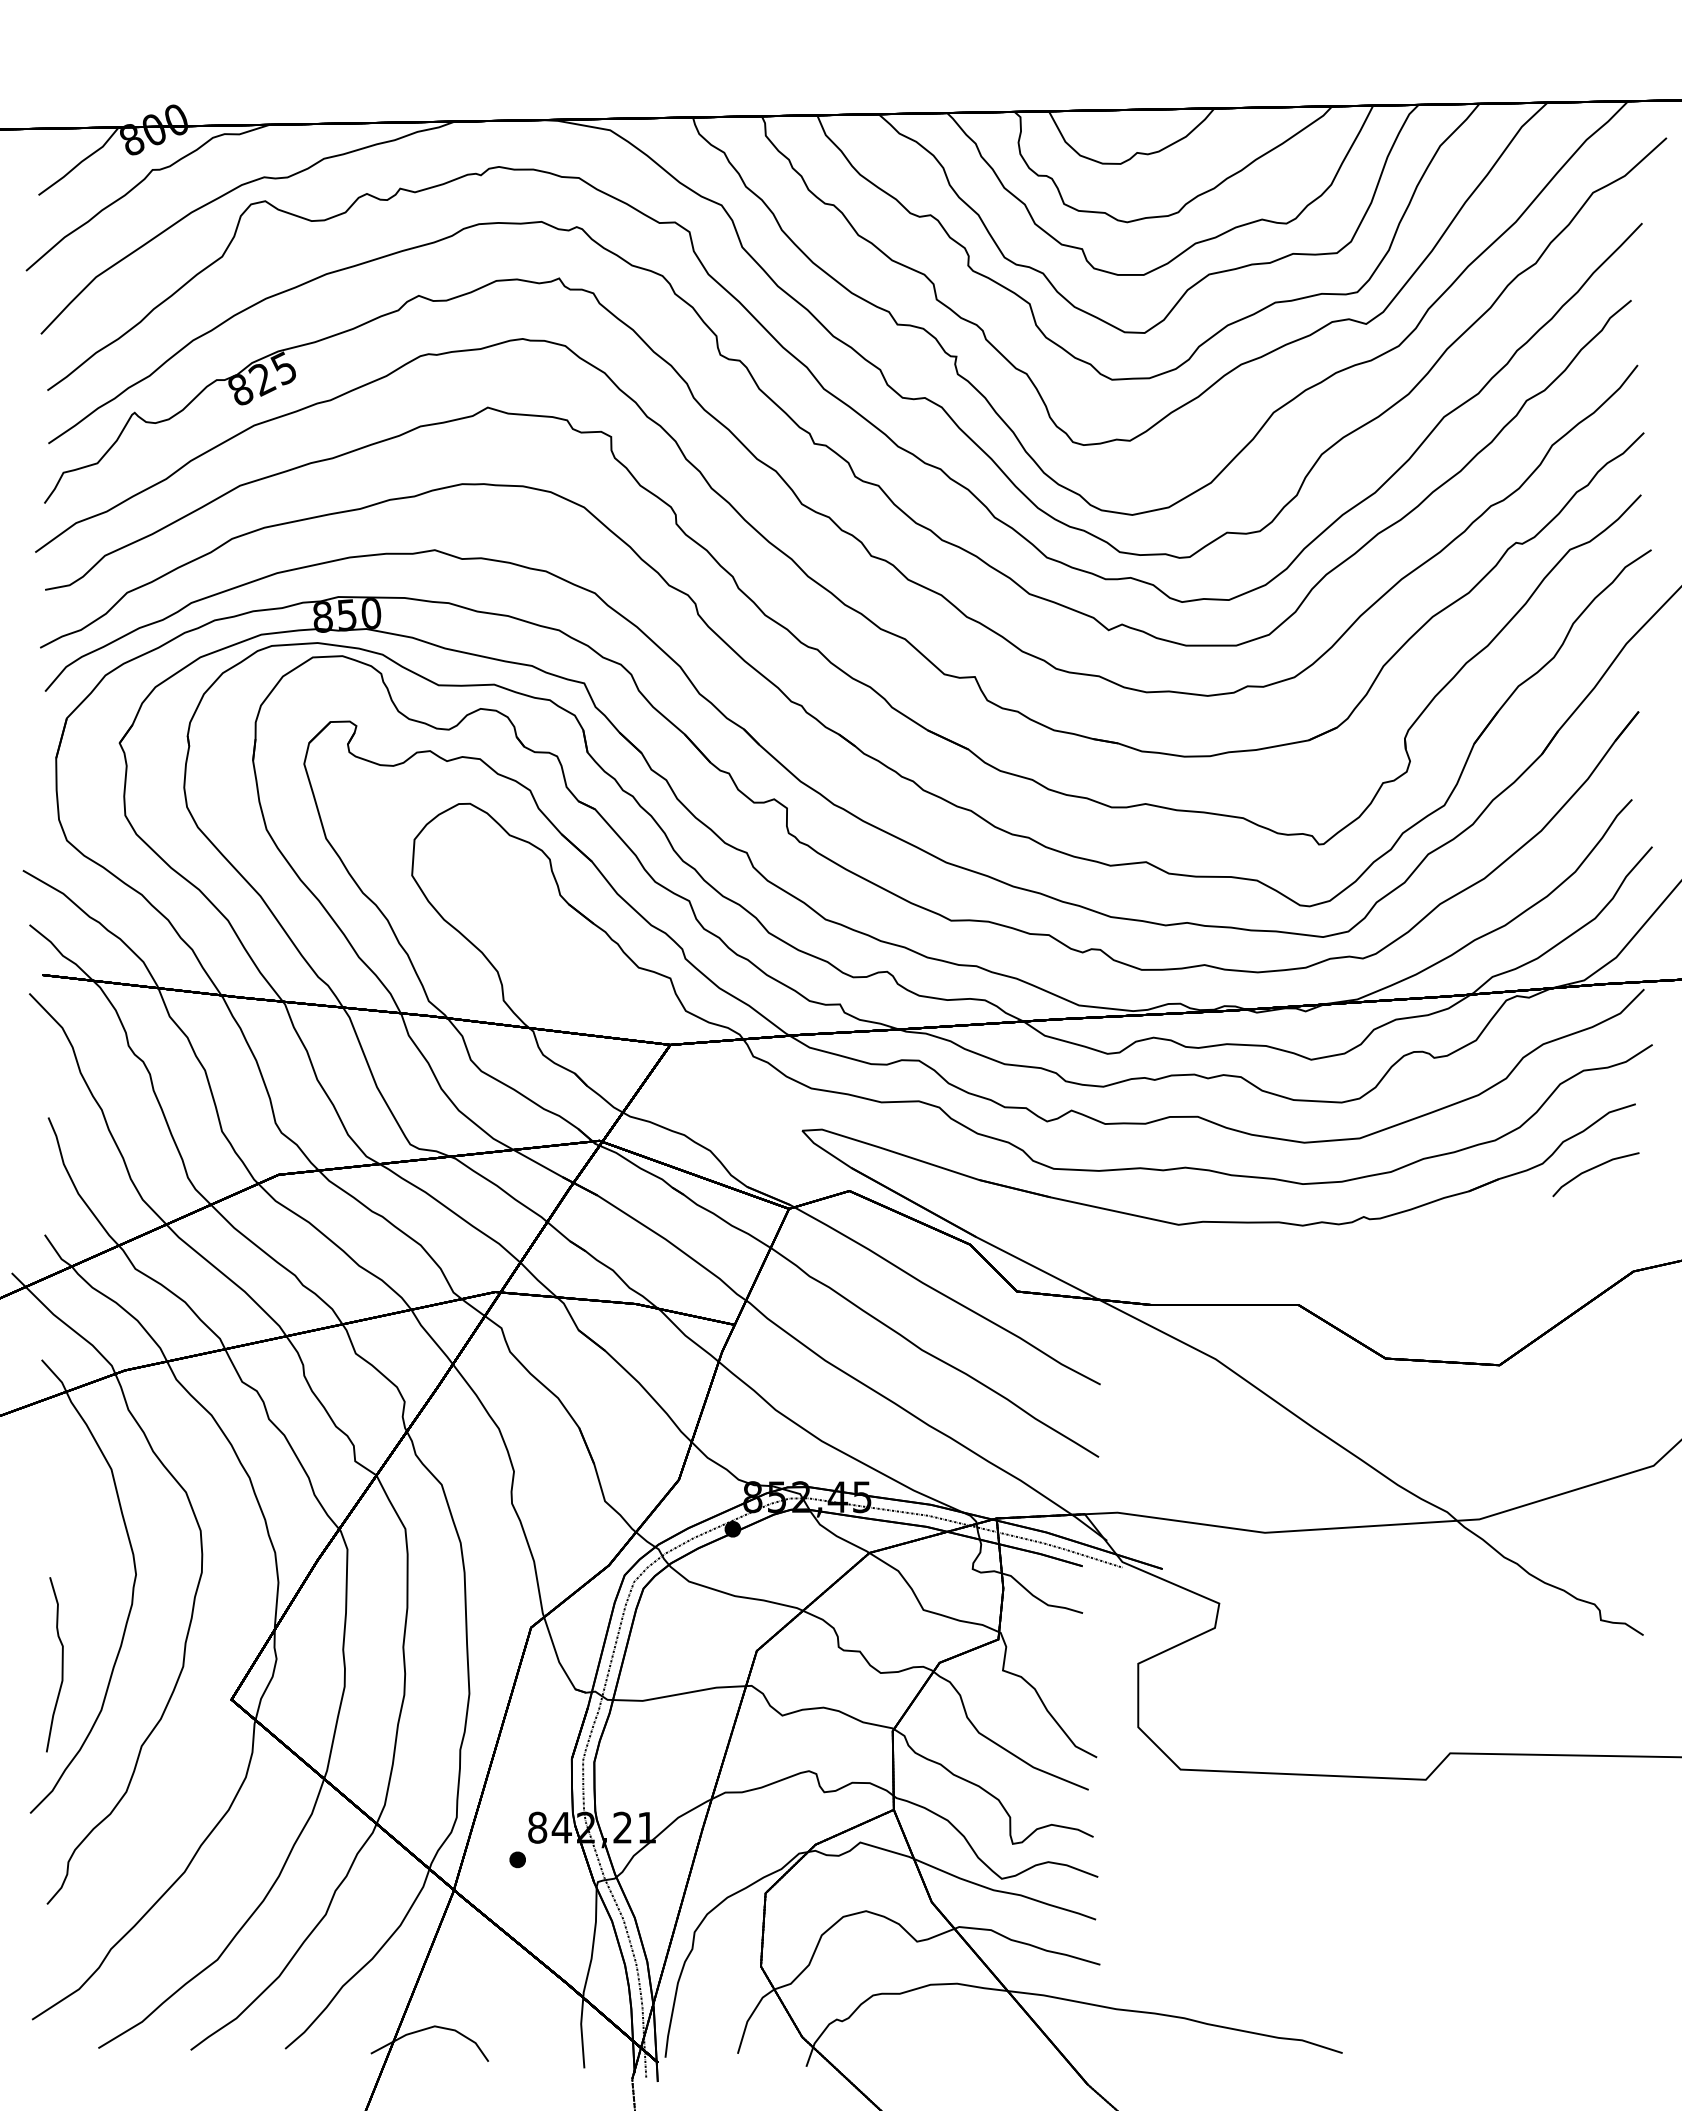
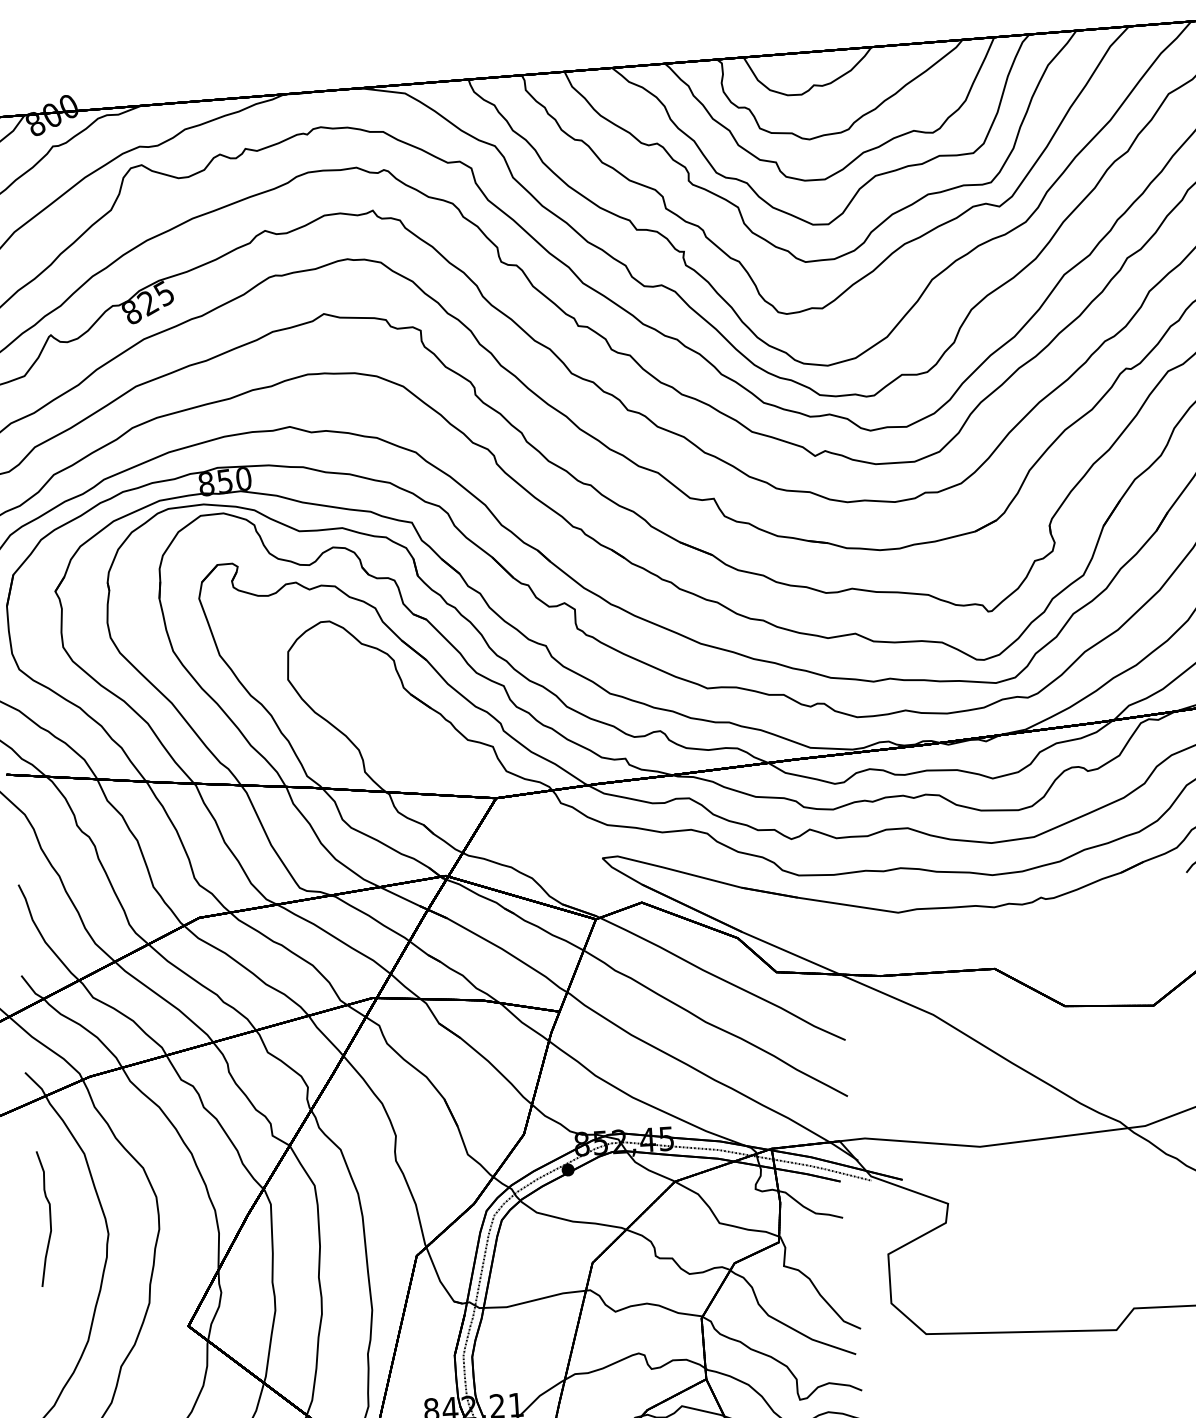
part: (61, 1664) -> (49, 1218), moved

